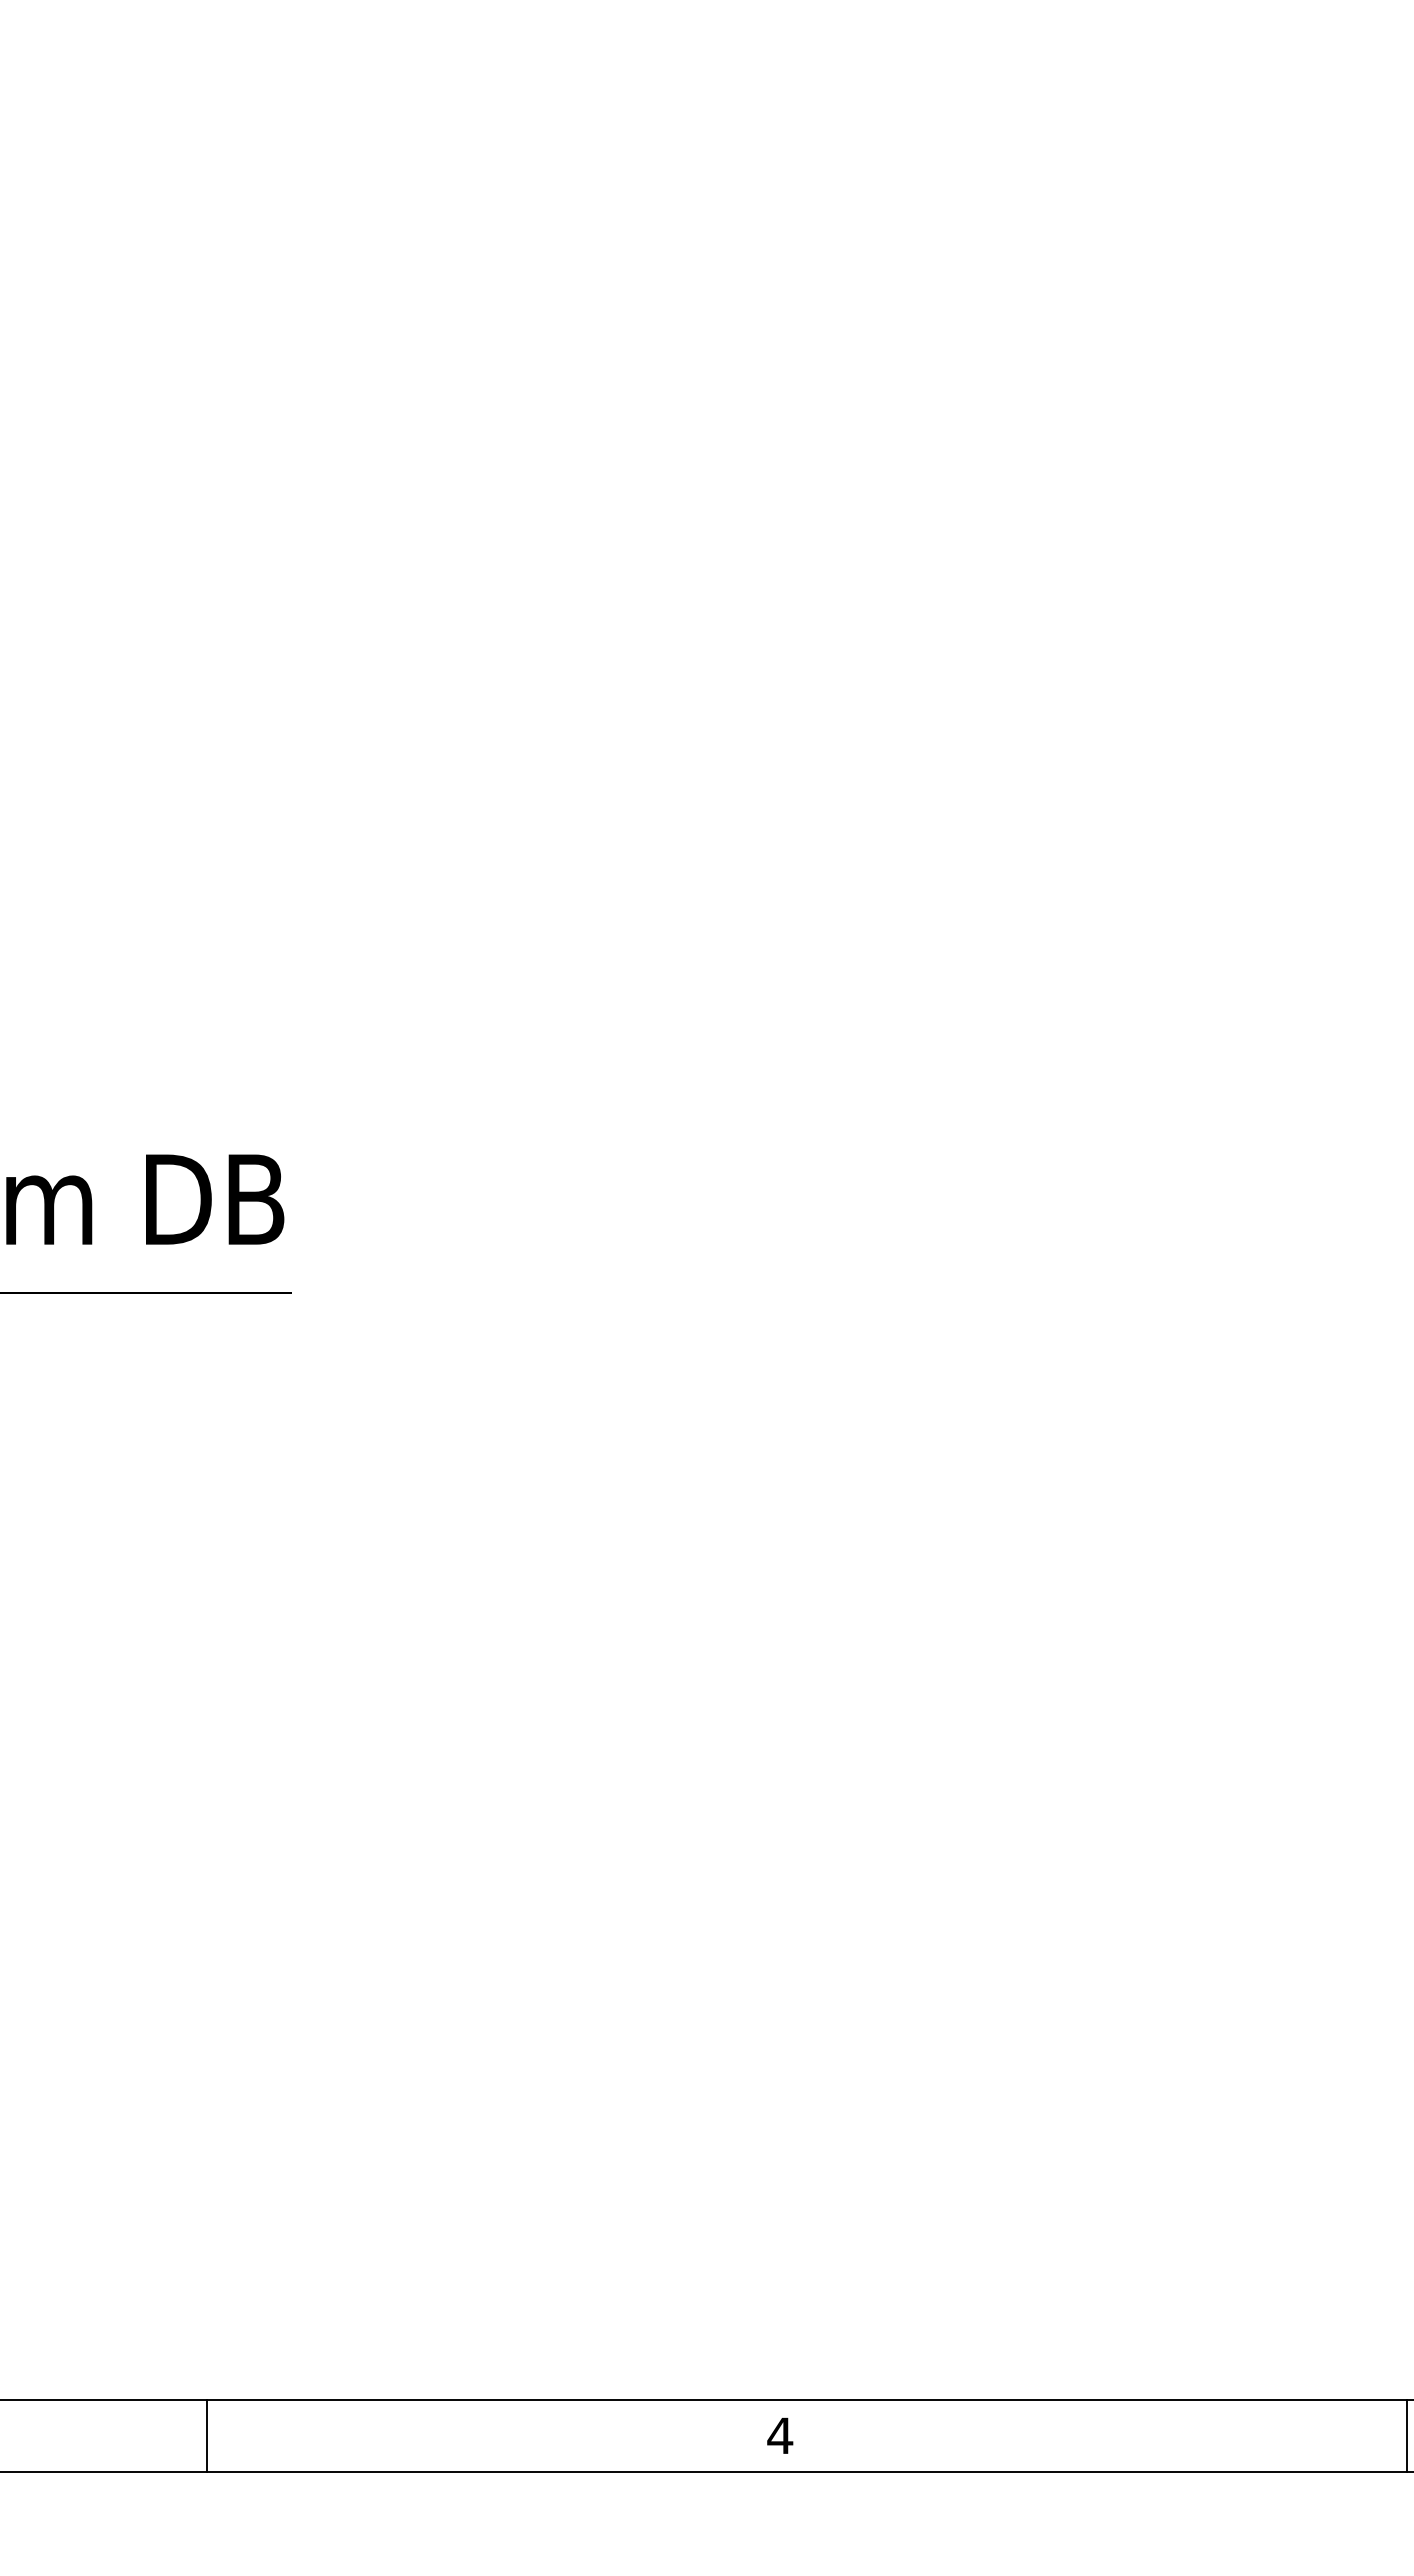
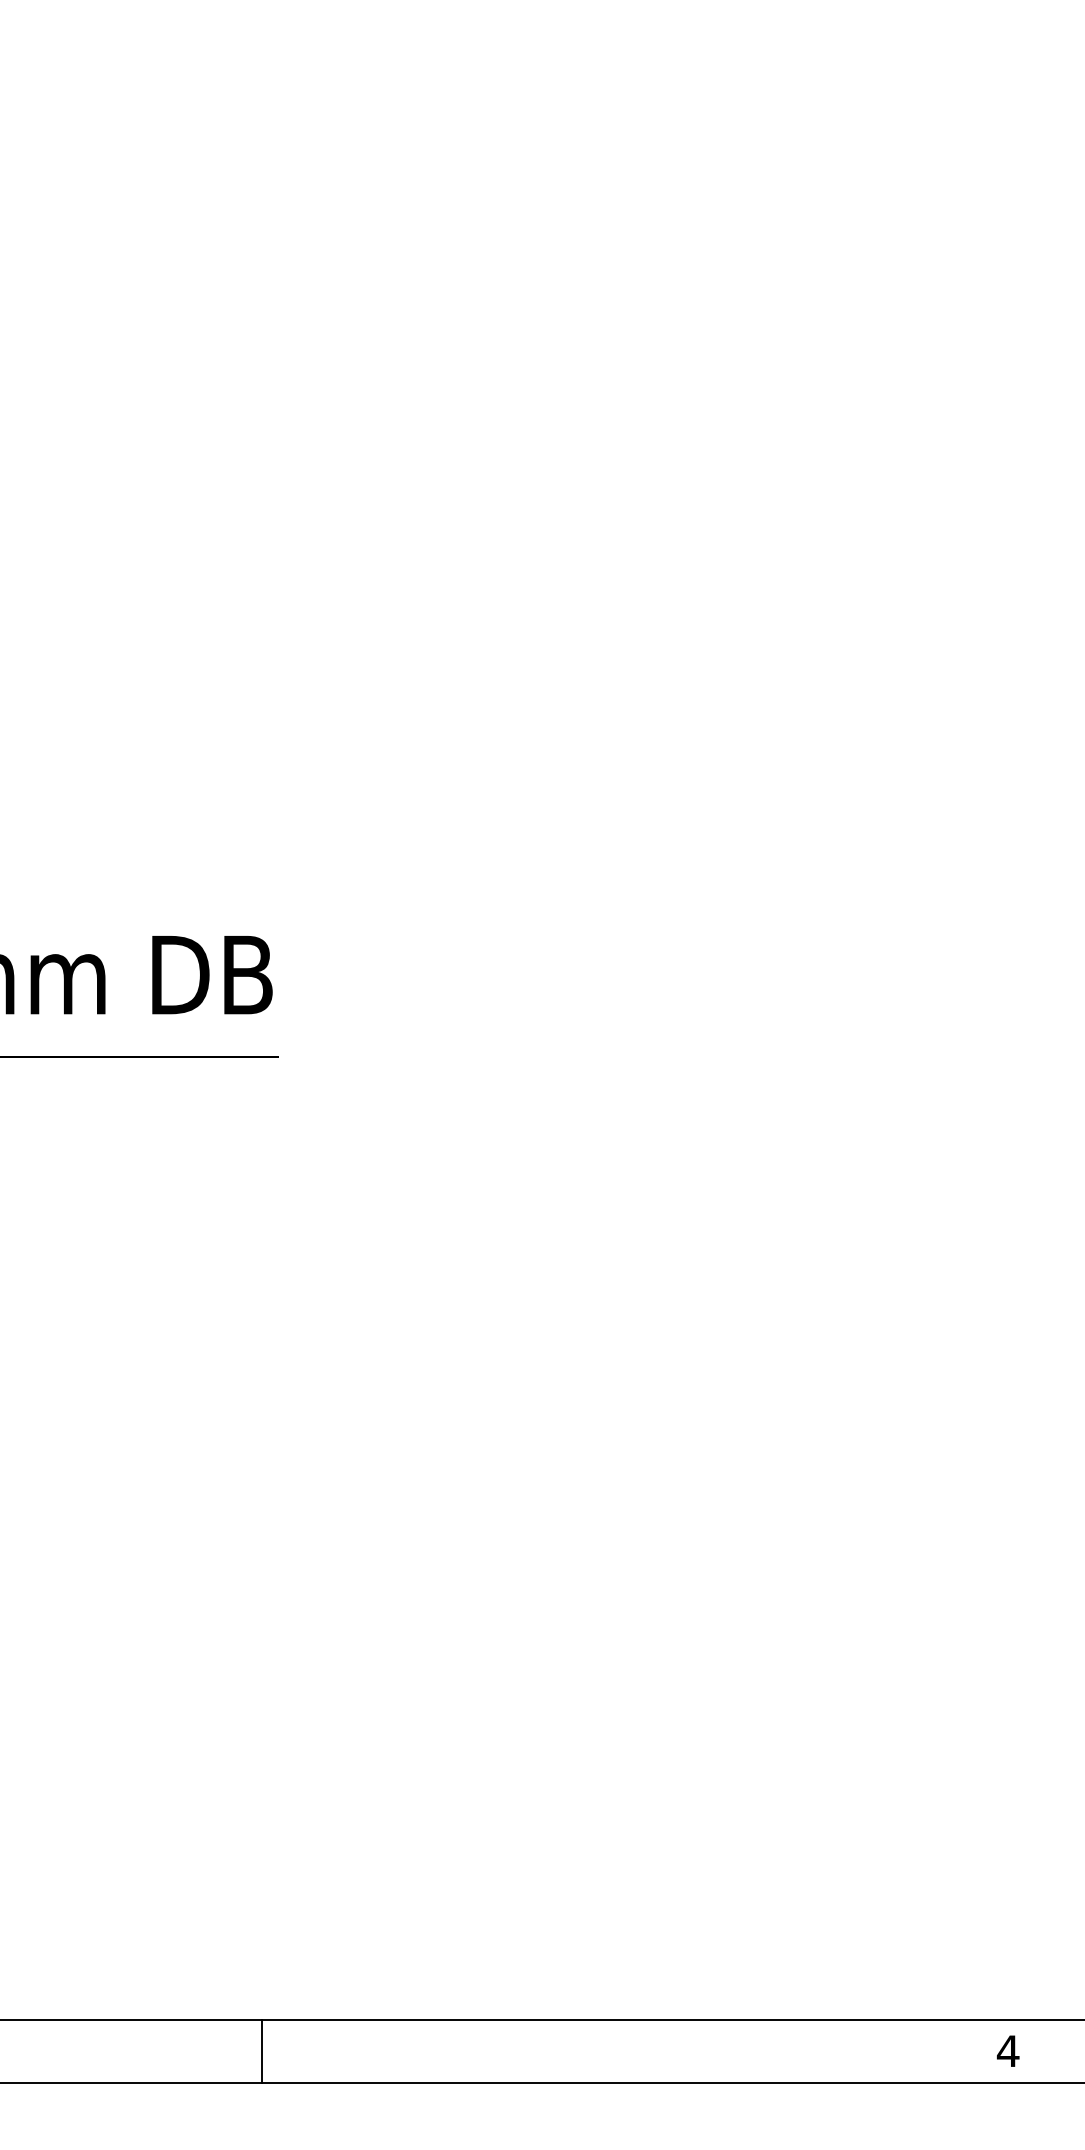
line: (207, 2435) -> (262, 2050), moved
text: (780, 2435) -> (1008, 2050), moved

